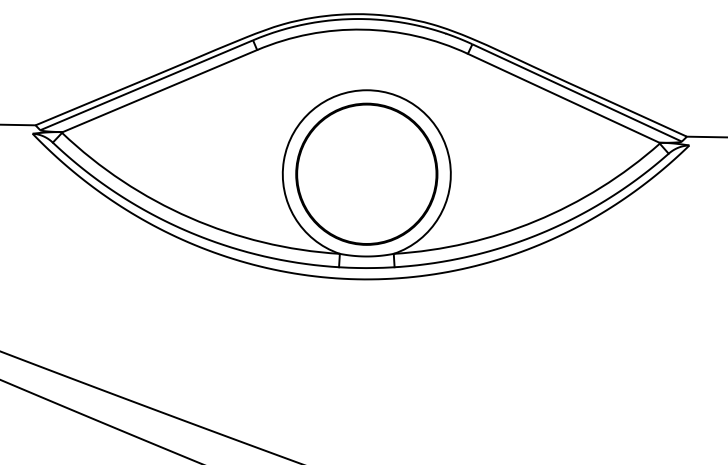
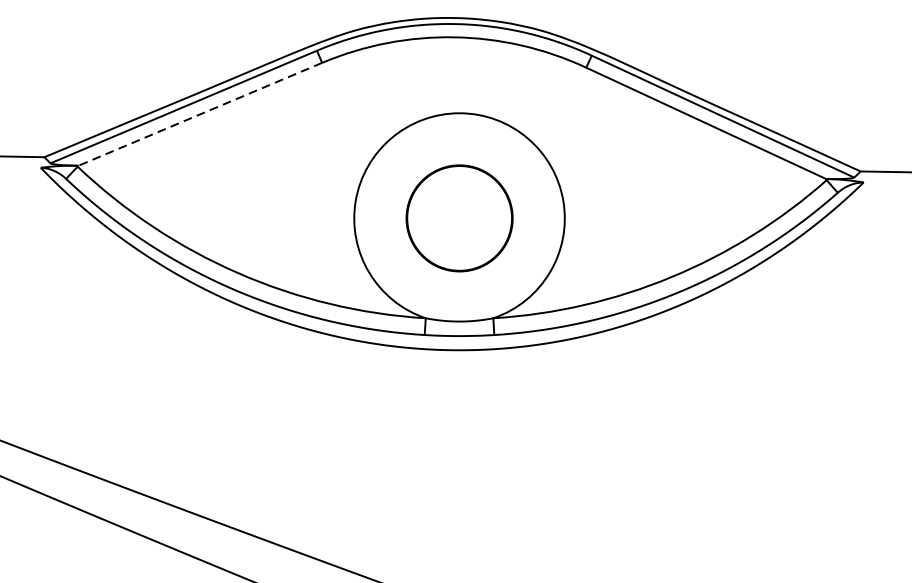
line: (159, 91) -> (199, 114), solid -> dashed
circle: (366, 173) -> (459, 217), size x0.6

